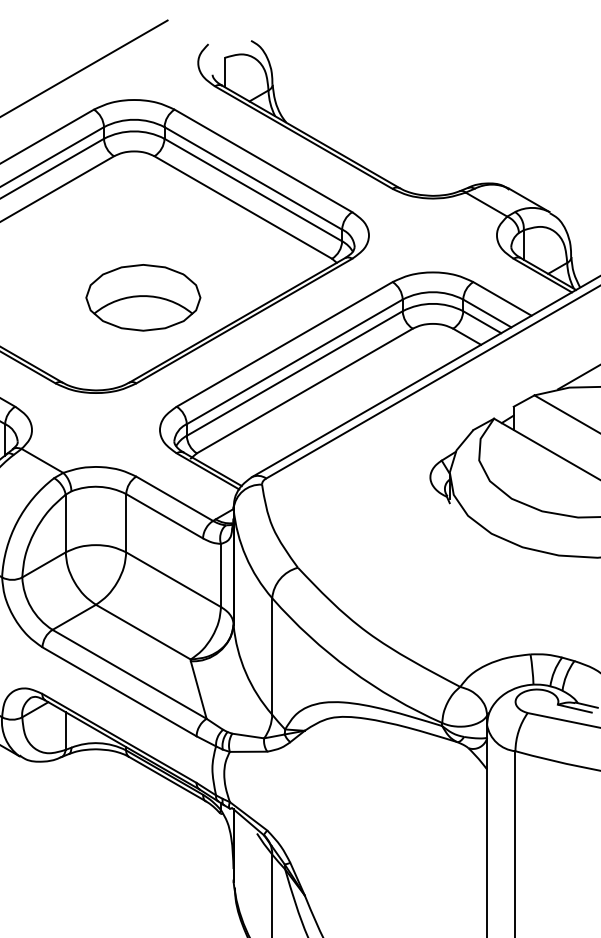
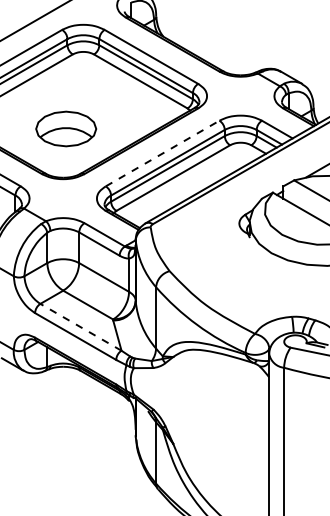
part: (143, 296) -> (66, 128), moved
line: (284, 344) -> (162, 153), solid -> dashed
line: (128, 674) -> (80, 327), solid -> dashed

